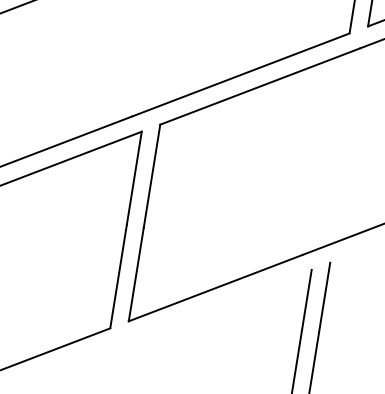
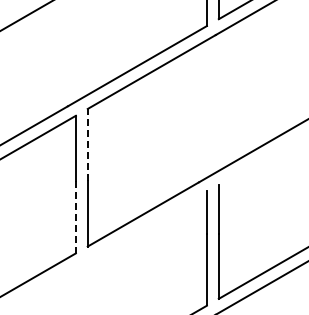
line: (151, 175) -> (87, 144), solid -> dashed
line: (117, 276) -> (75, 217), solid -> dashed

